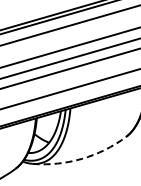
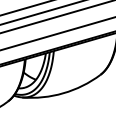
arc: (81, 158) -> (63, 92), dashed -> solid

